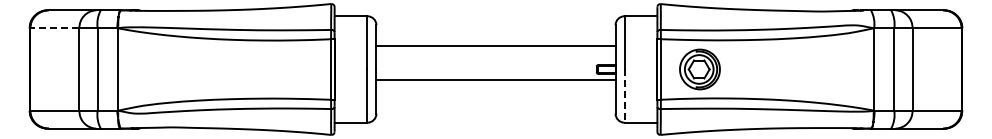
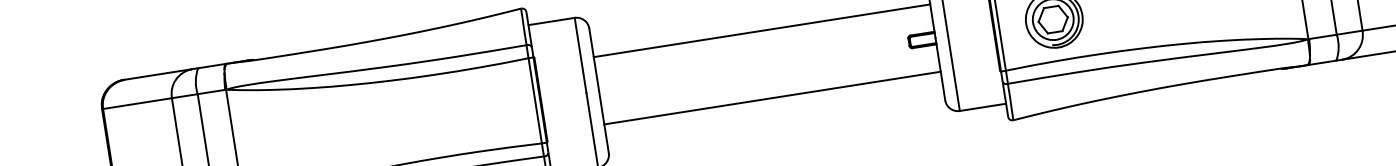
line: (54, 28) -> (136, 104), dashed -> solid
line: (495, 80) -> (771, 98), moved
line: (624, 96) -> (954, 74), dashed -> solid

